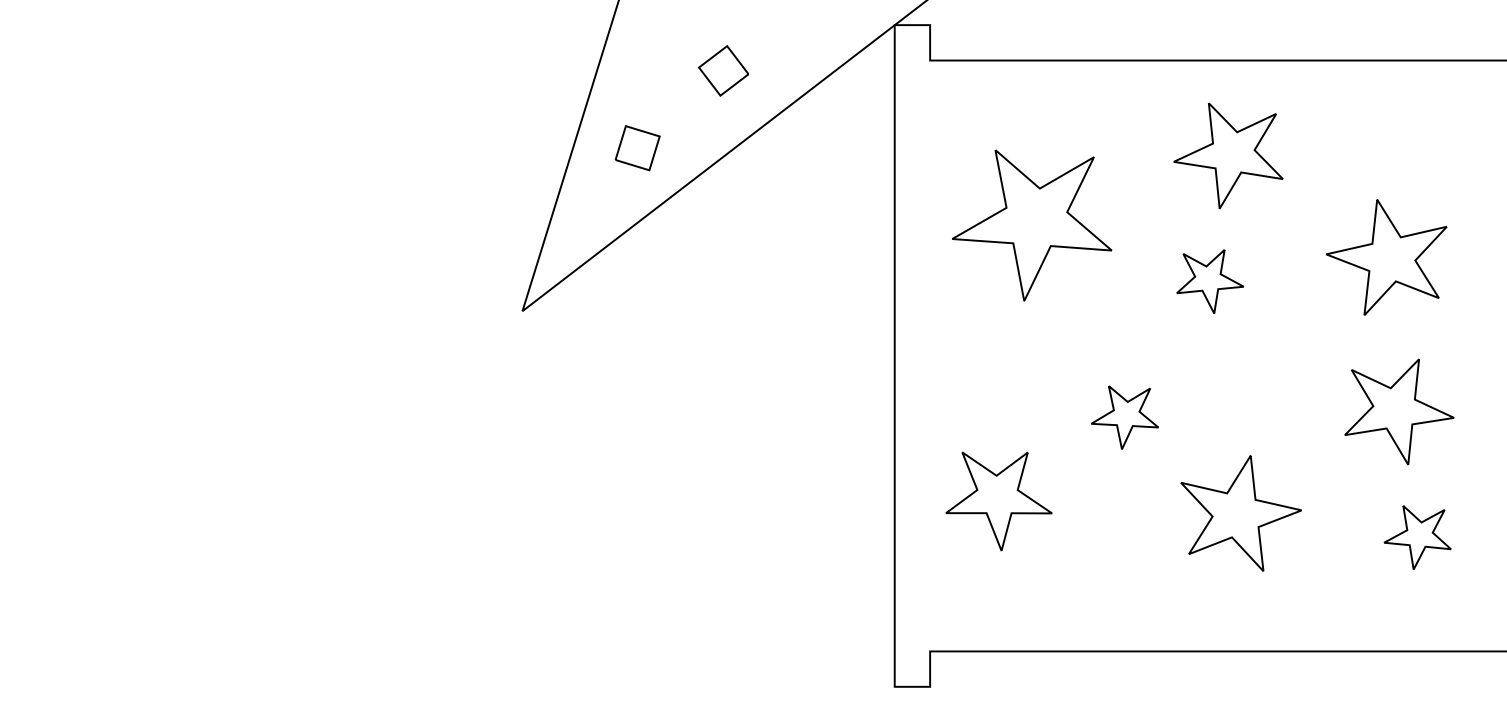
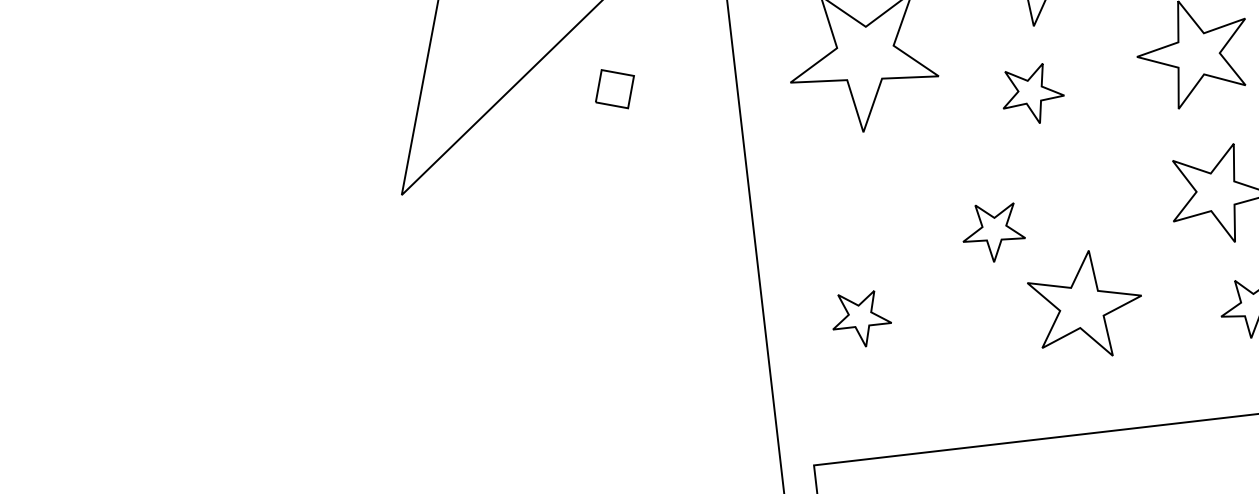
part: (637, 148) -> (614, 89), moved
part: (1124, 417) -> (993, 232), moved
part: (998, 501) -> (861, 319), size x0.6

